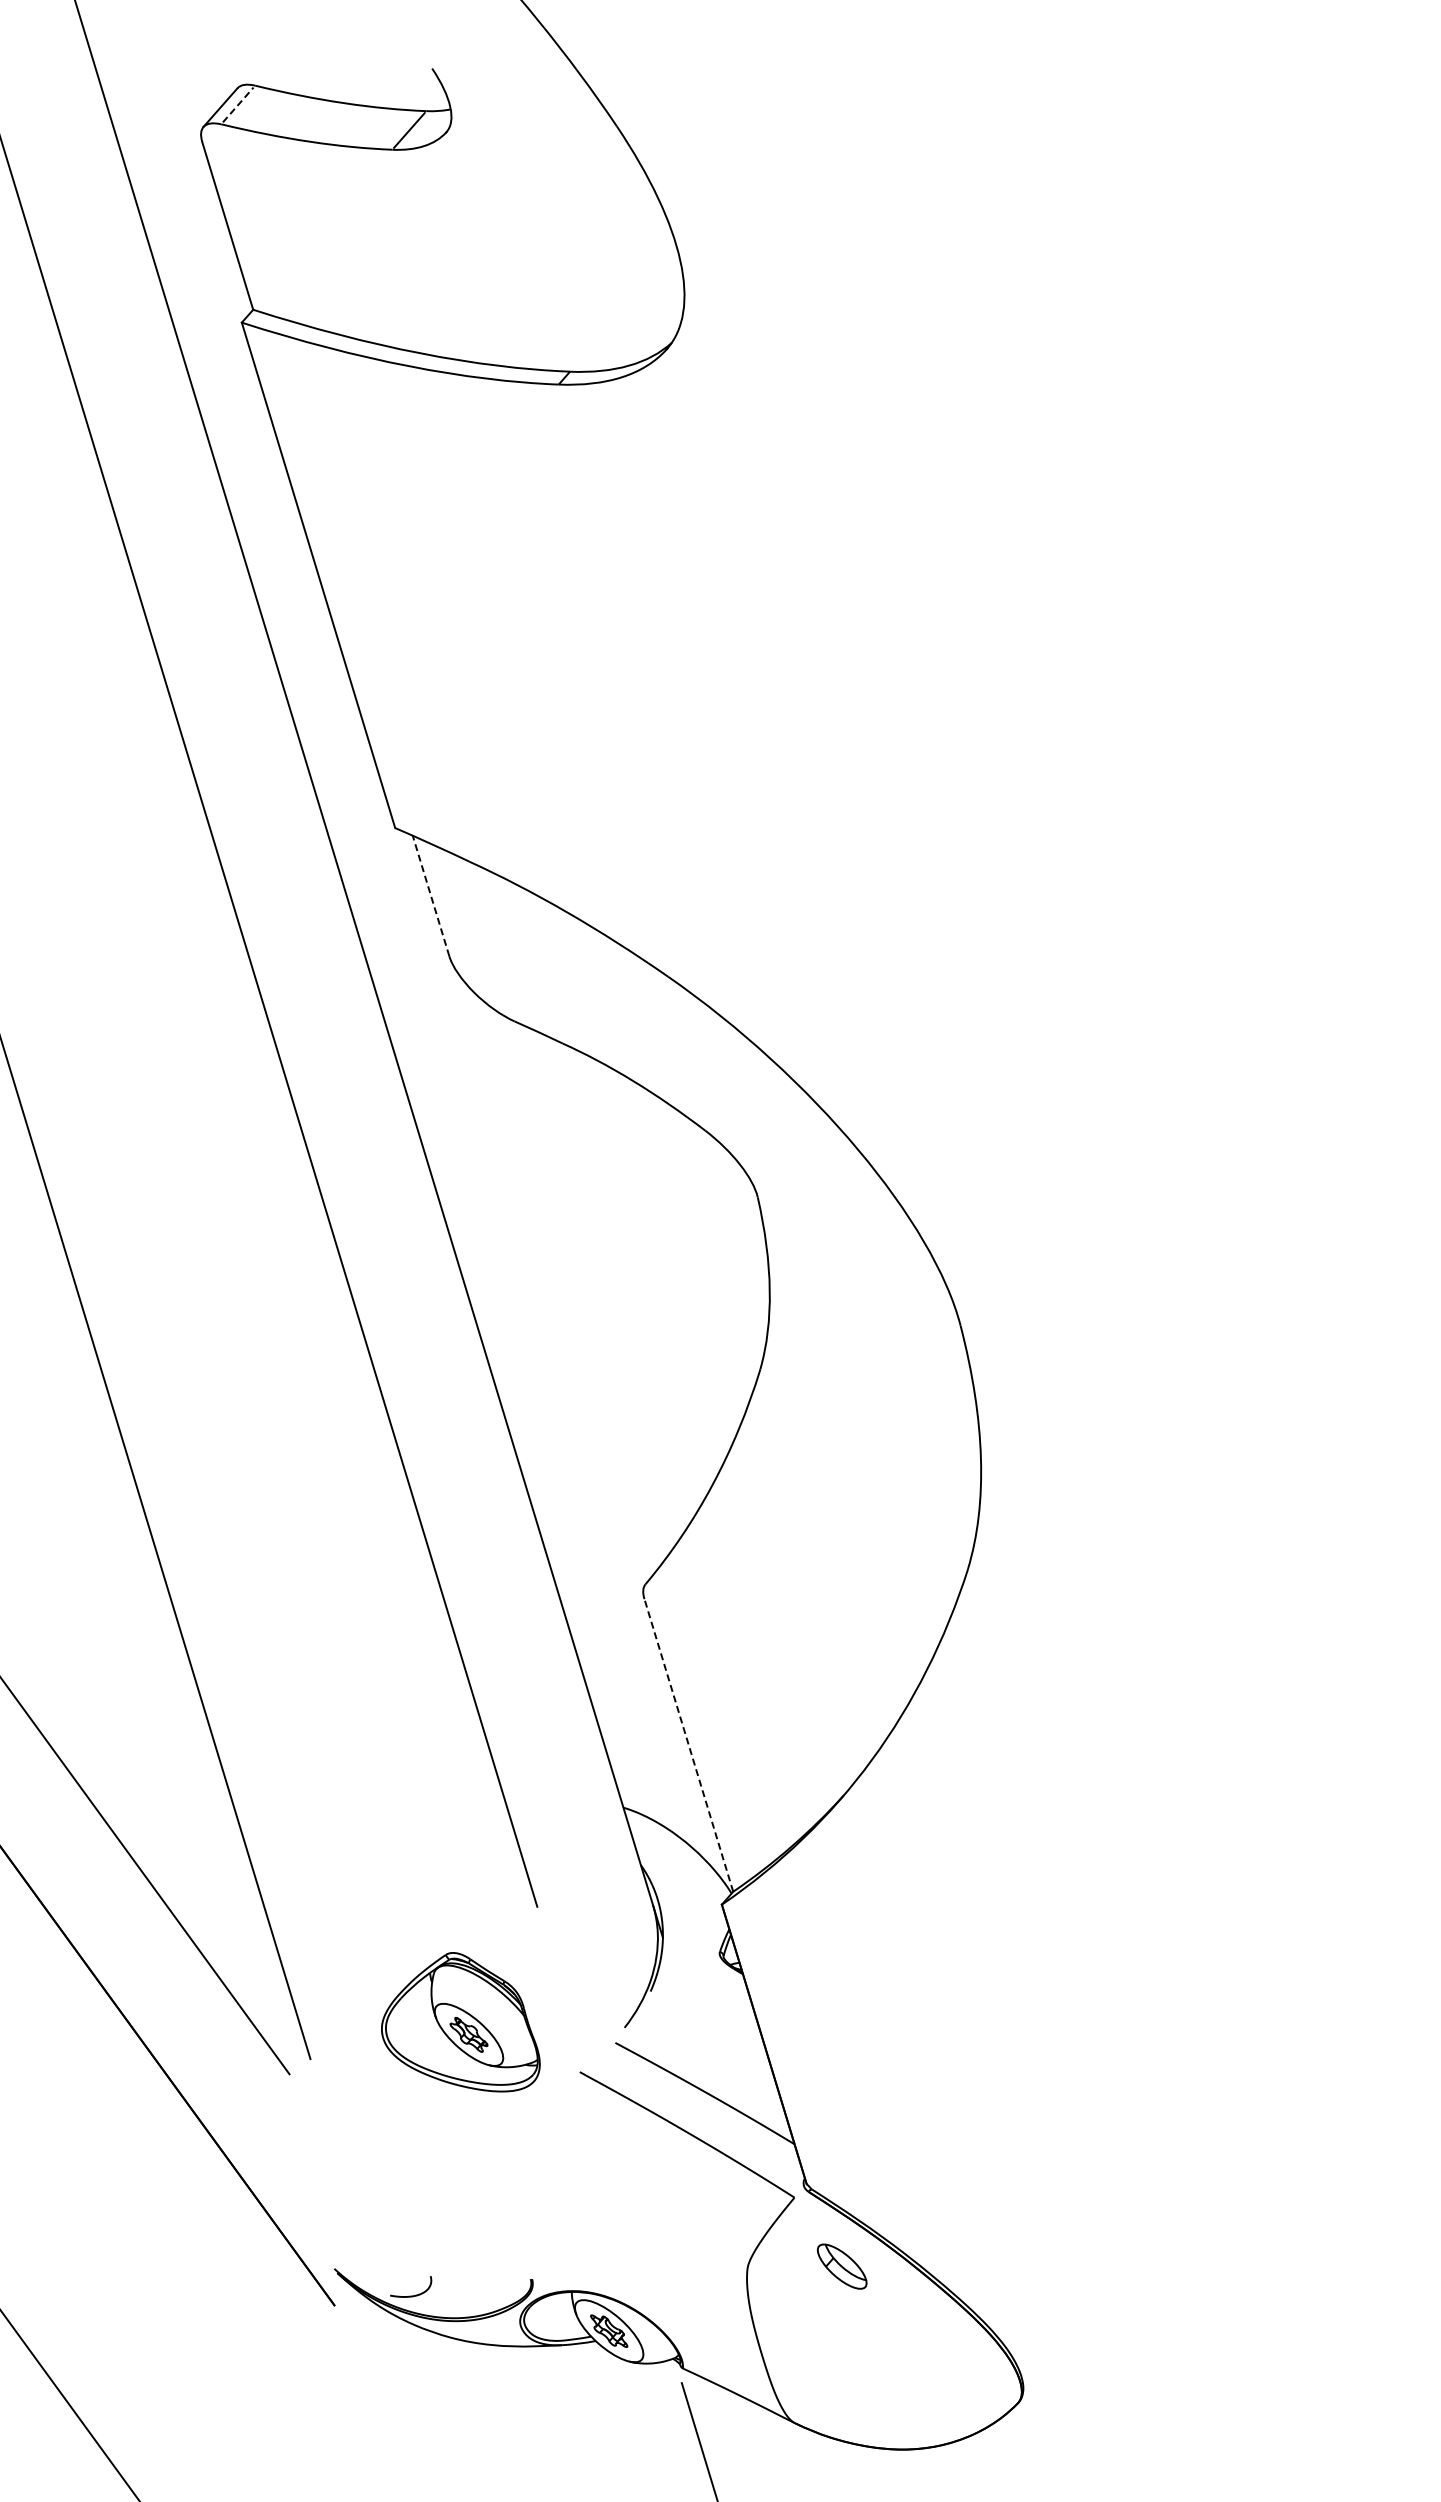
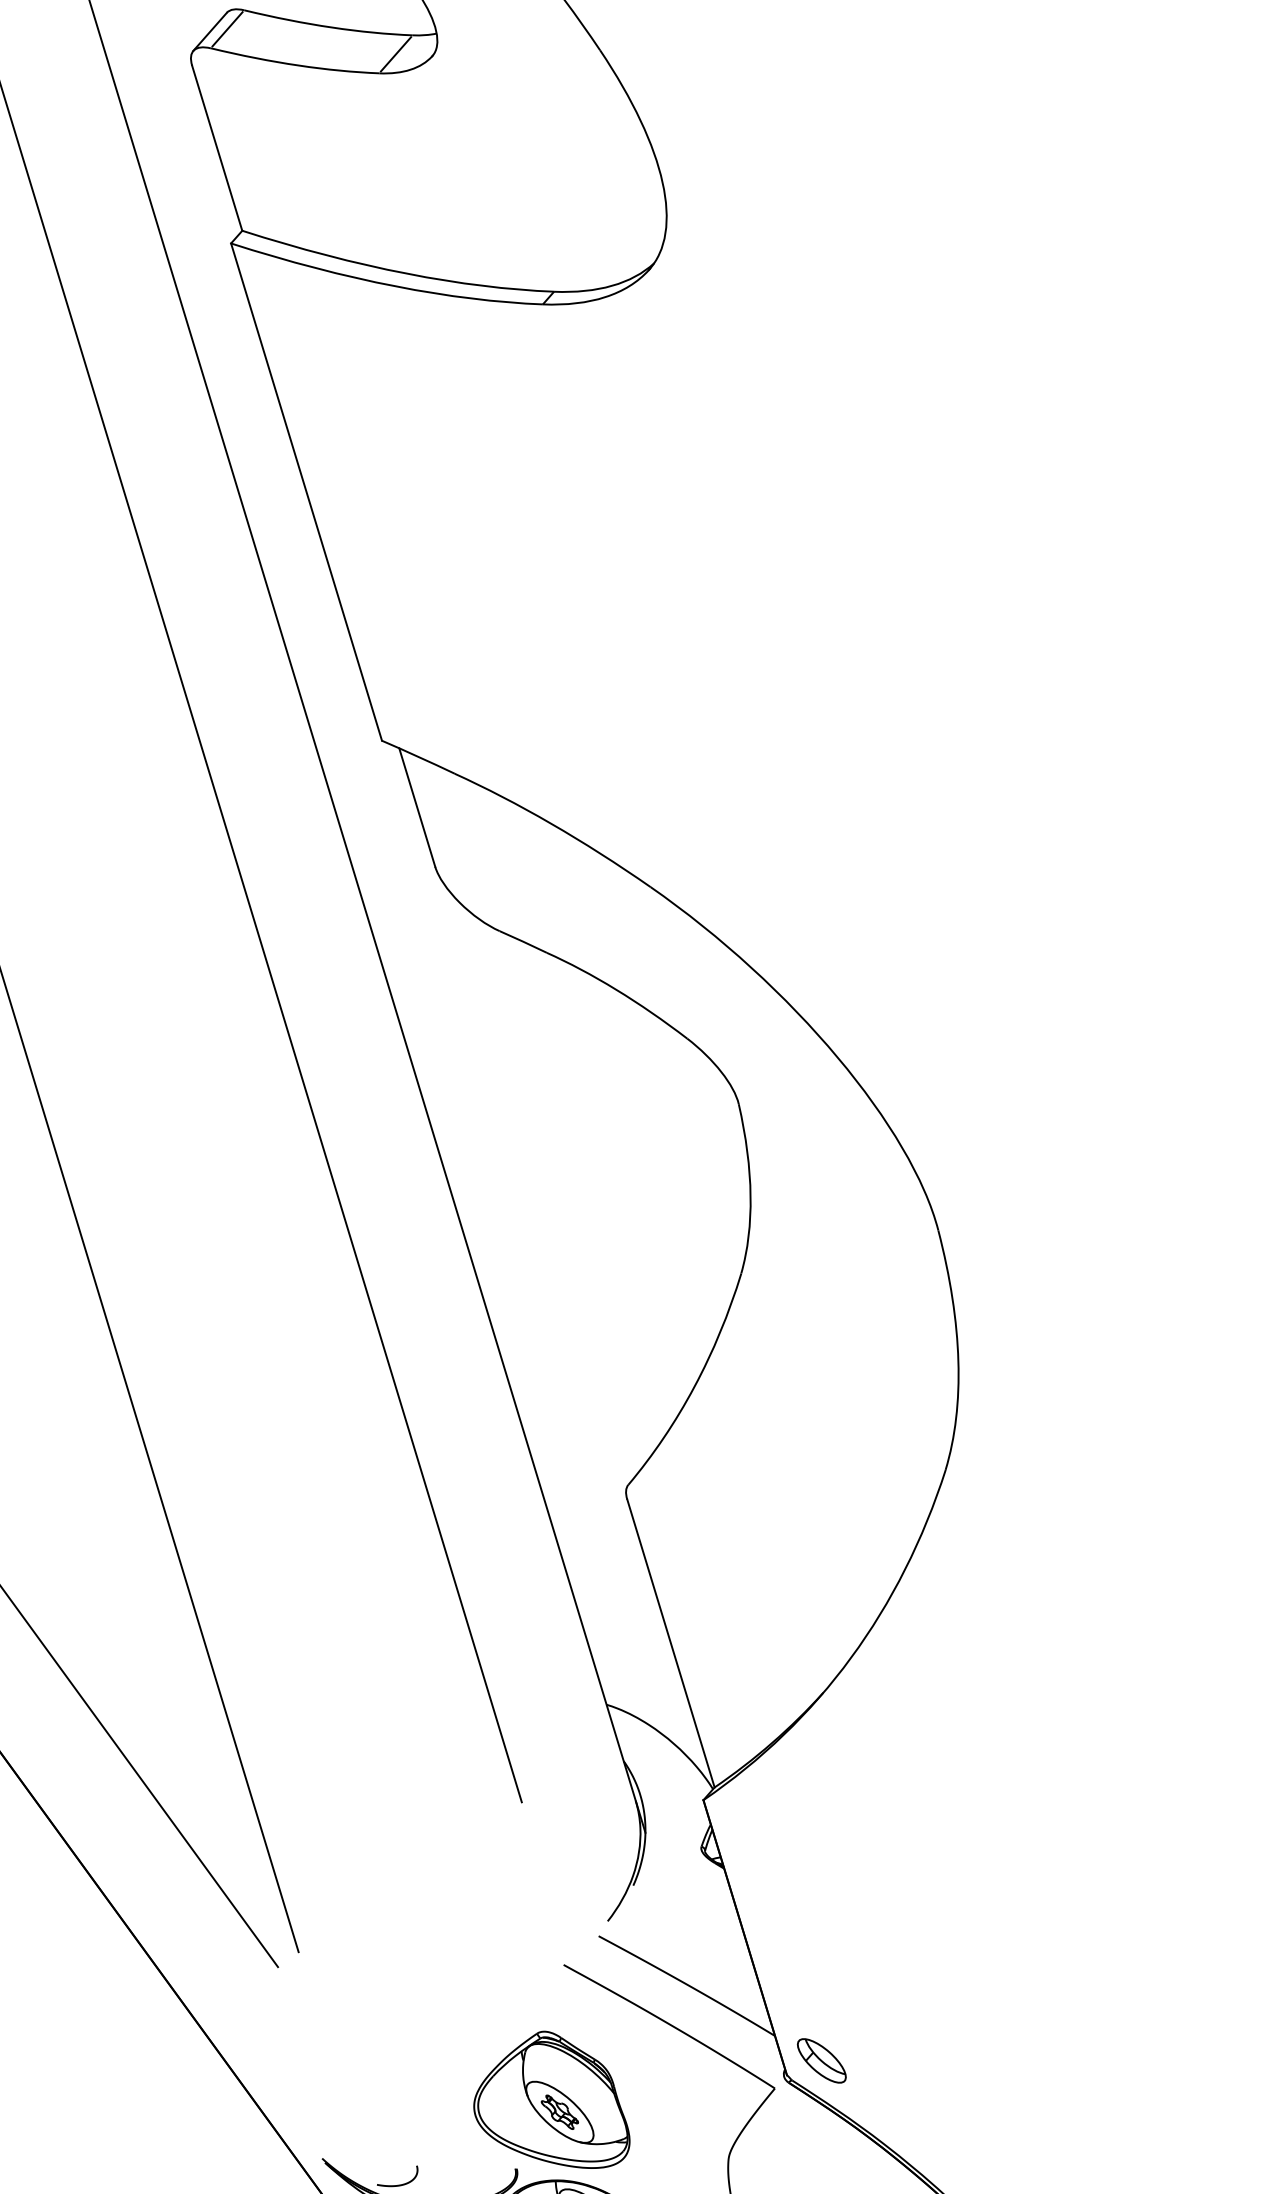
line: (238, 104) -> (227, 28), dashed -> solid
line: (431, 896) -> (417, 808), dashed -> solid
line: (688, 1745) -> (670, 1643), dashed -> solid
part: (460, 2022) -> (551, 2100), moved
part: (841, 2266) -> (821, 2060), moved

